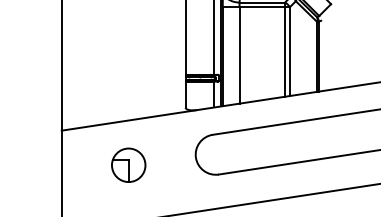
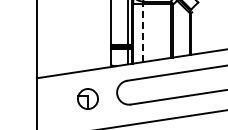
line: (239, 55) -> (143, 33), solid -> dashed
part: (127, 164) -> (87, 98), moved

